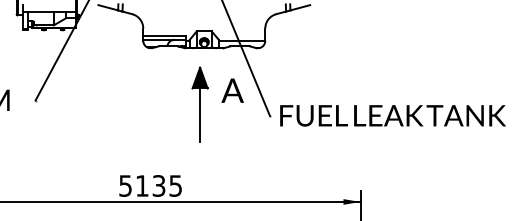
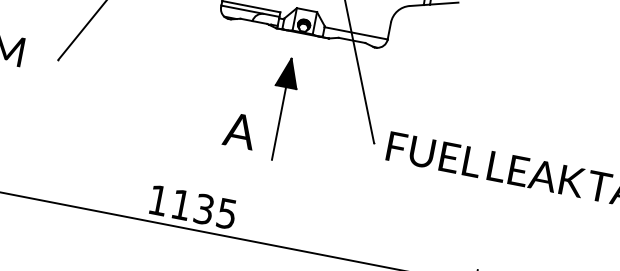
text: (232, 90) -> (239, 130), moved
text: (125, 185) -> (158, 199), 5135 -> 1135

